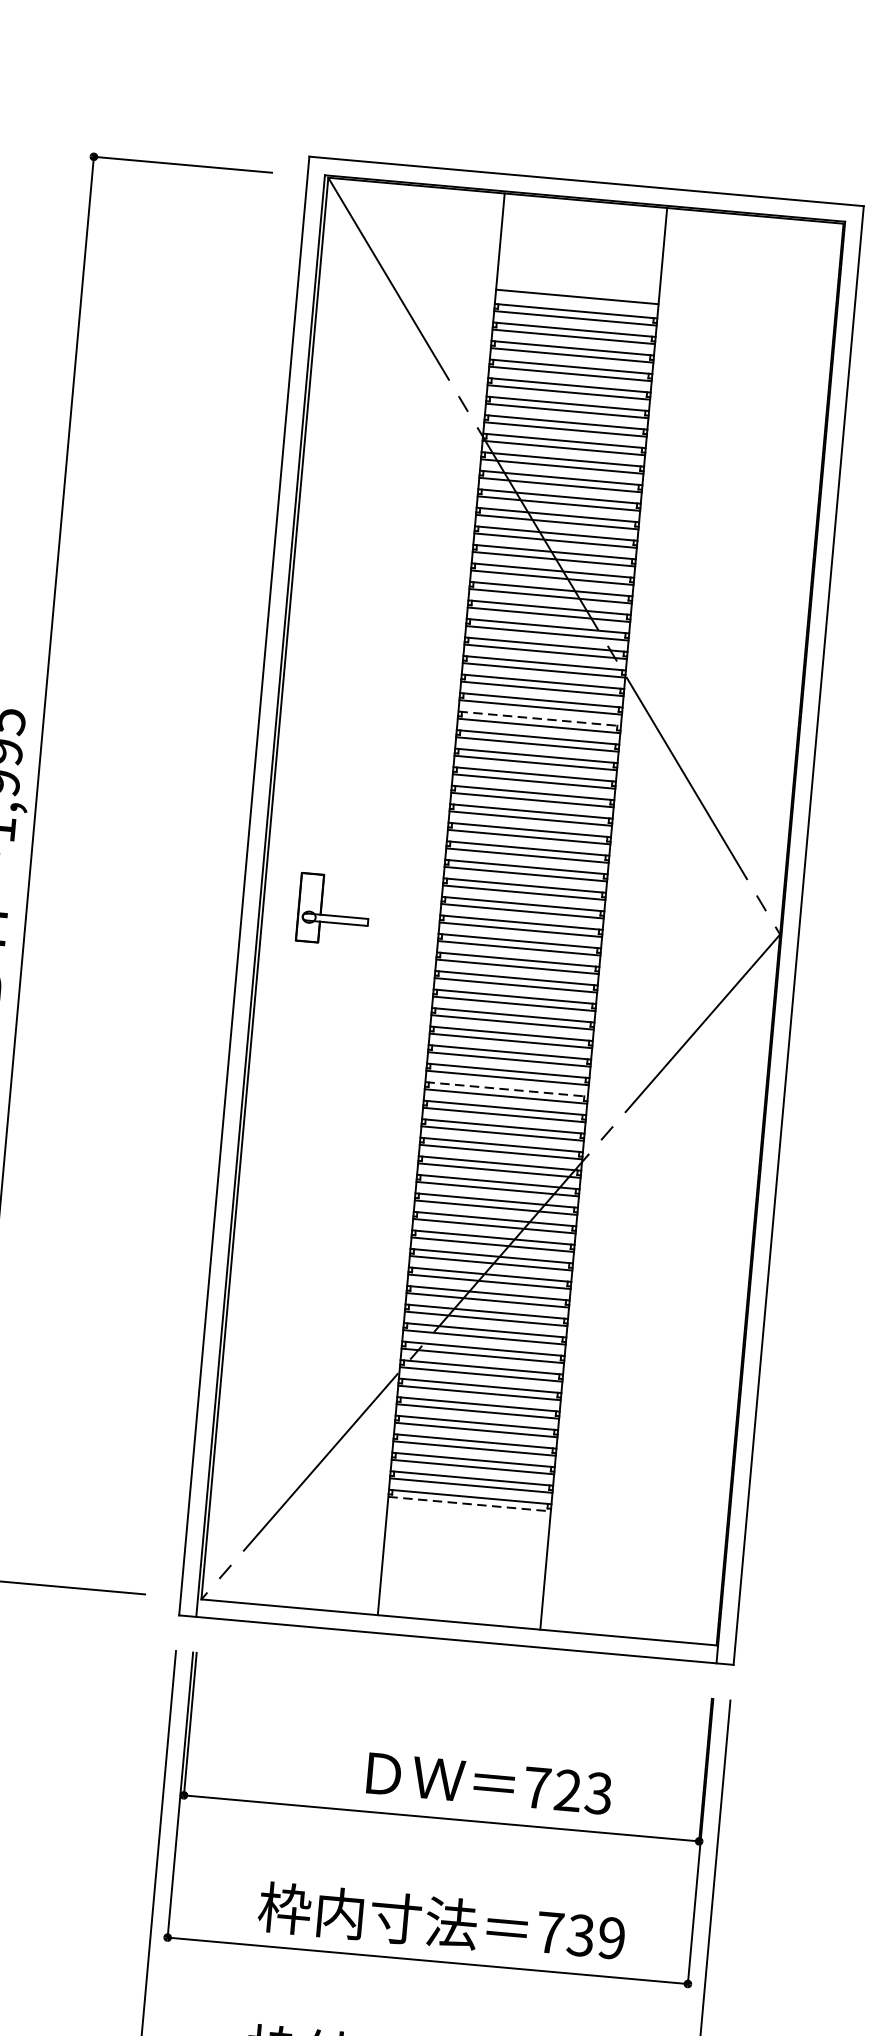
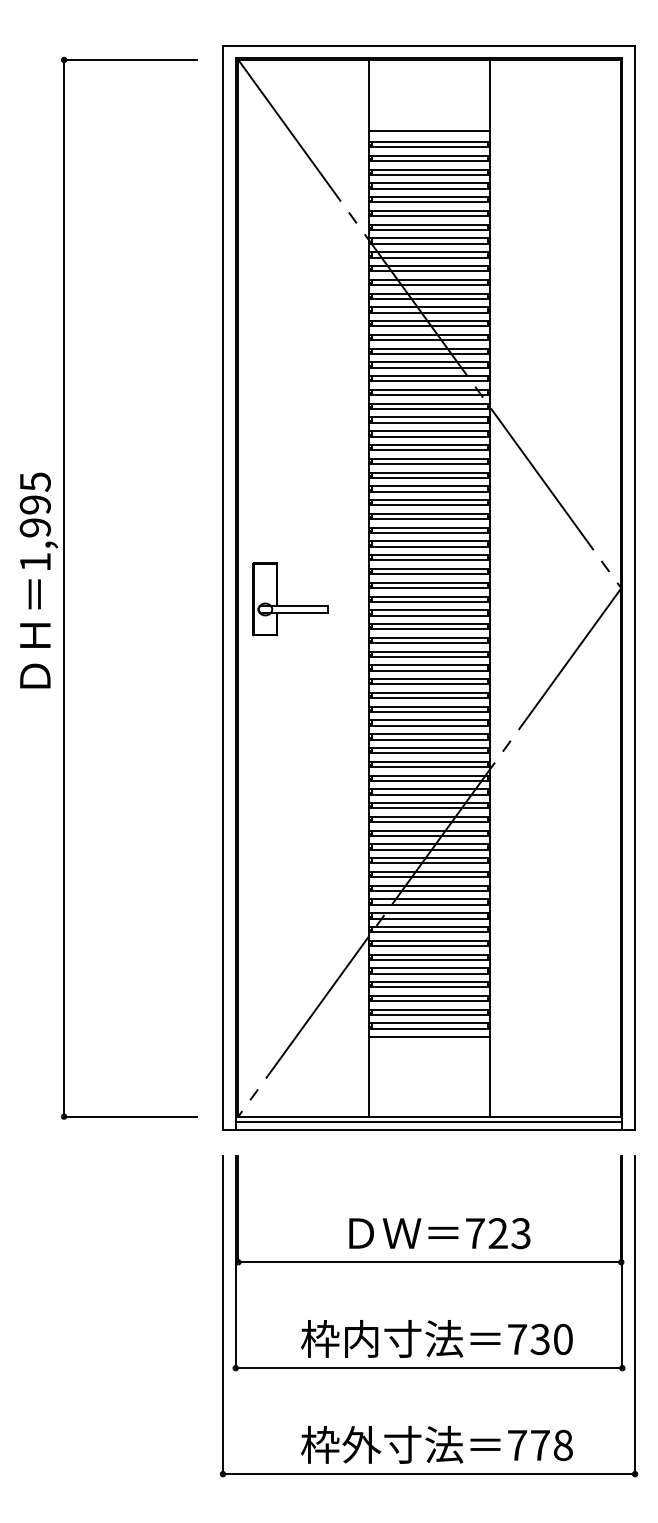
line: (540, 719) -> (430, 445), dashed -> solid
part: (333, 909) -> (290, 599), size x1.43
line: (507, 1089) -> (430, 720), dashed -> solid
line: (470, 1503) -> (430, 1028), dashed -> solid
line: (468, 1515) -> (429, 1037), added
line: (456, 1628) -> (428, 1121), added
text: (488, 1783) -> (439, 1233), moved
text: (610, 1938) -> (562, 1339), 739 -> 730

